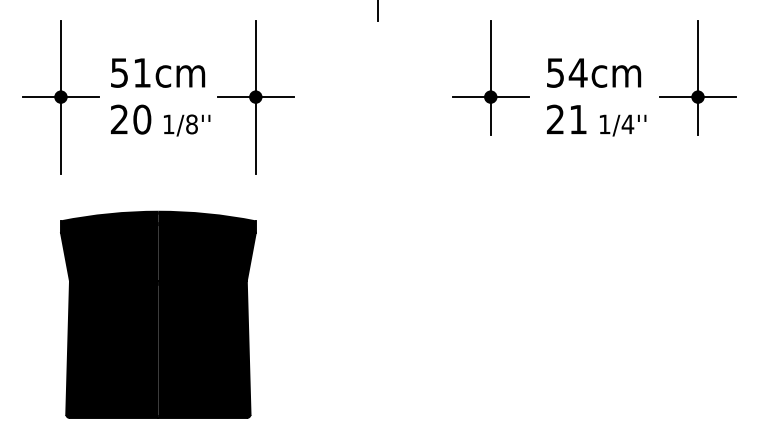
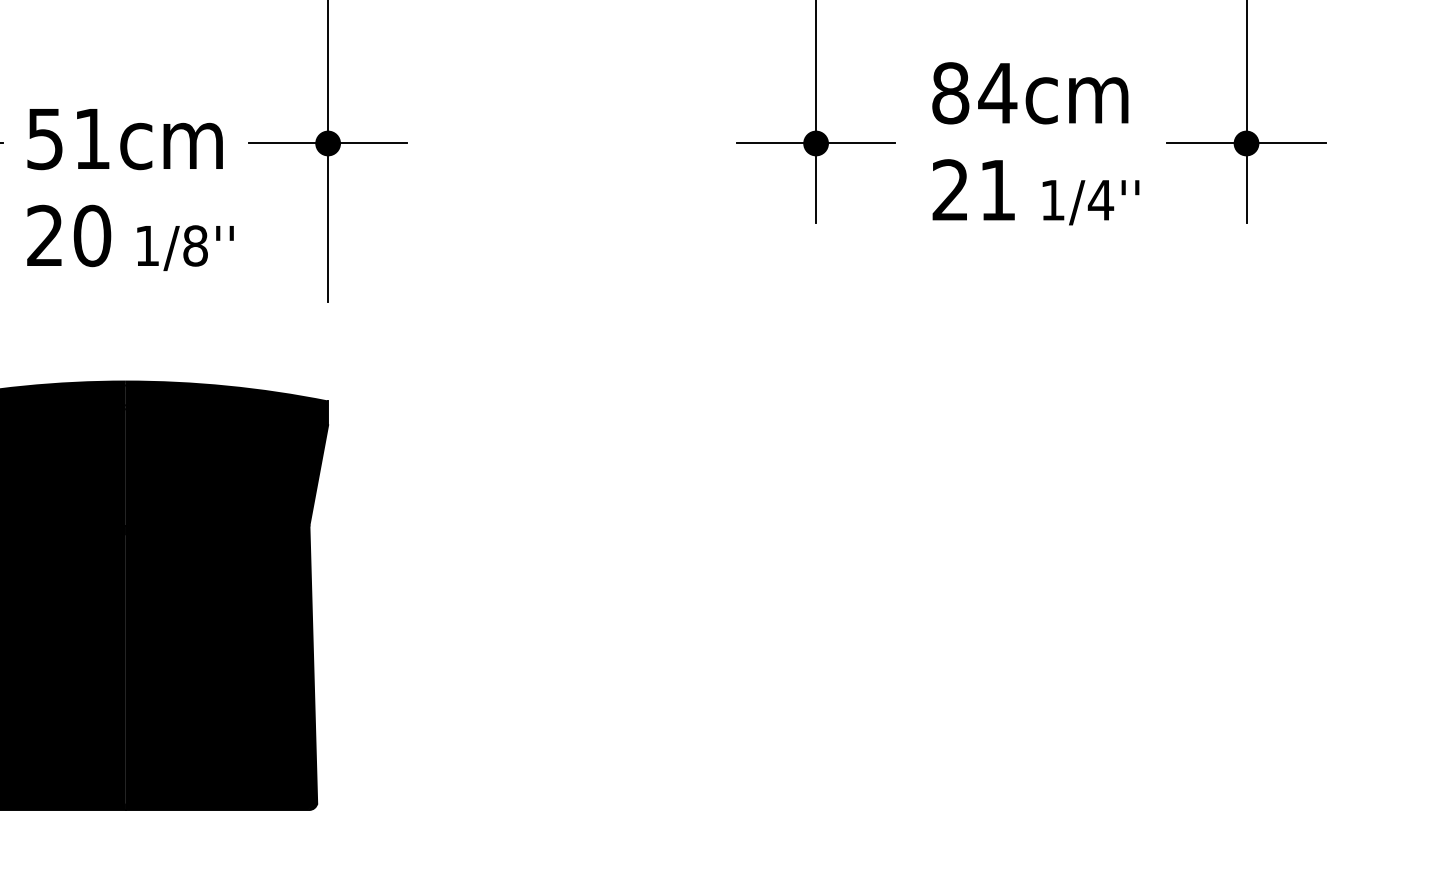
text: (555, 72) -> (950, 92), 54cm -> 84cm
text: (160, 97) -> (130, 189), moved

